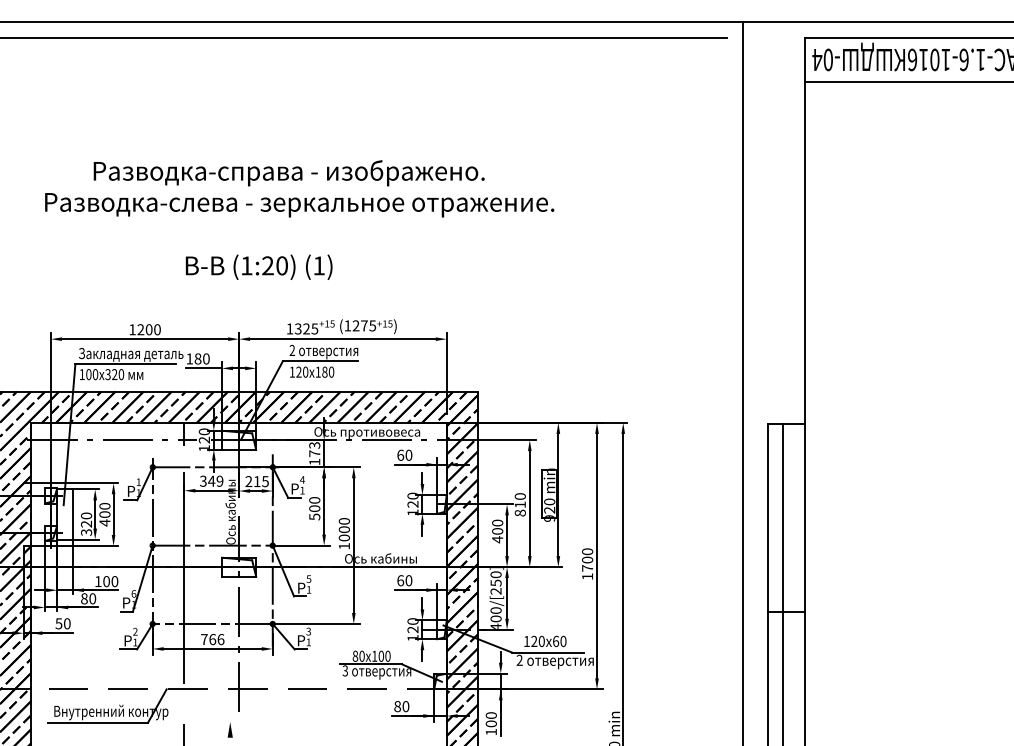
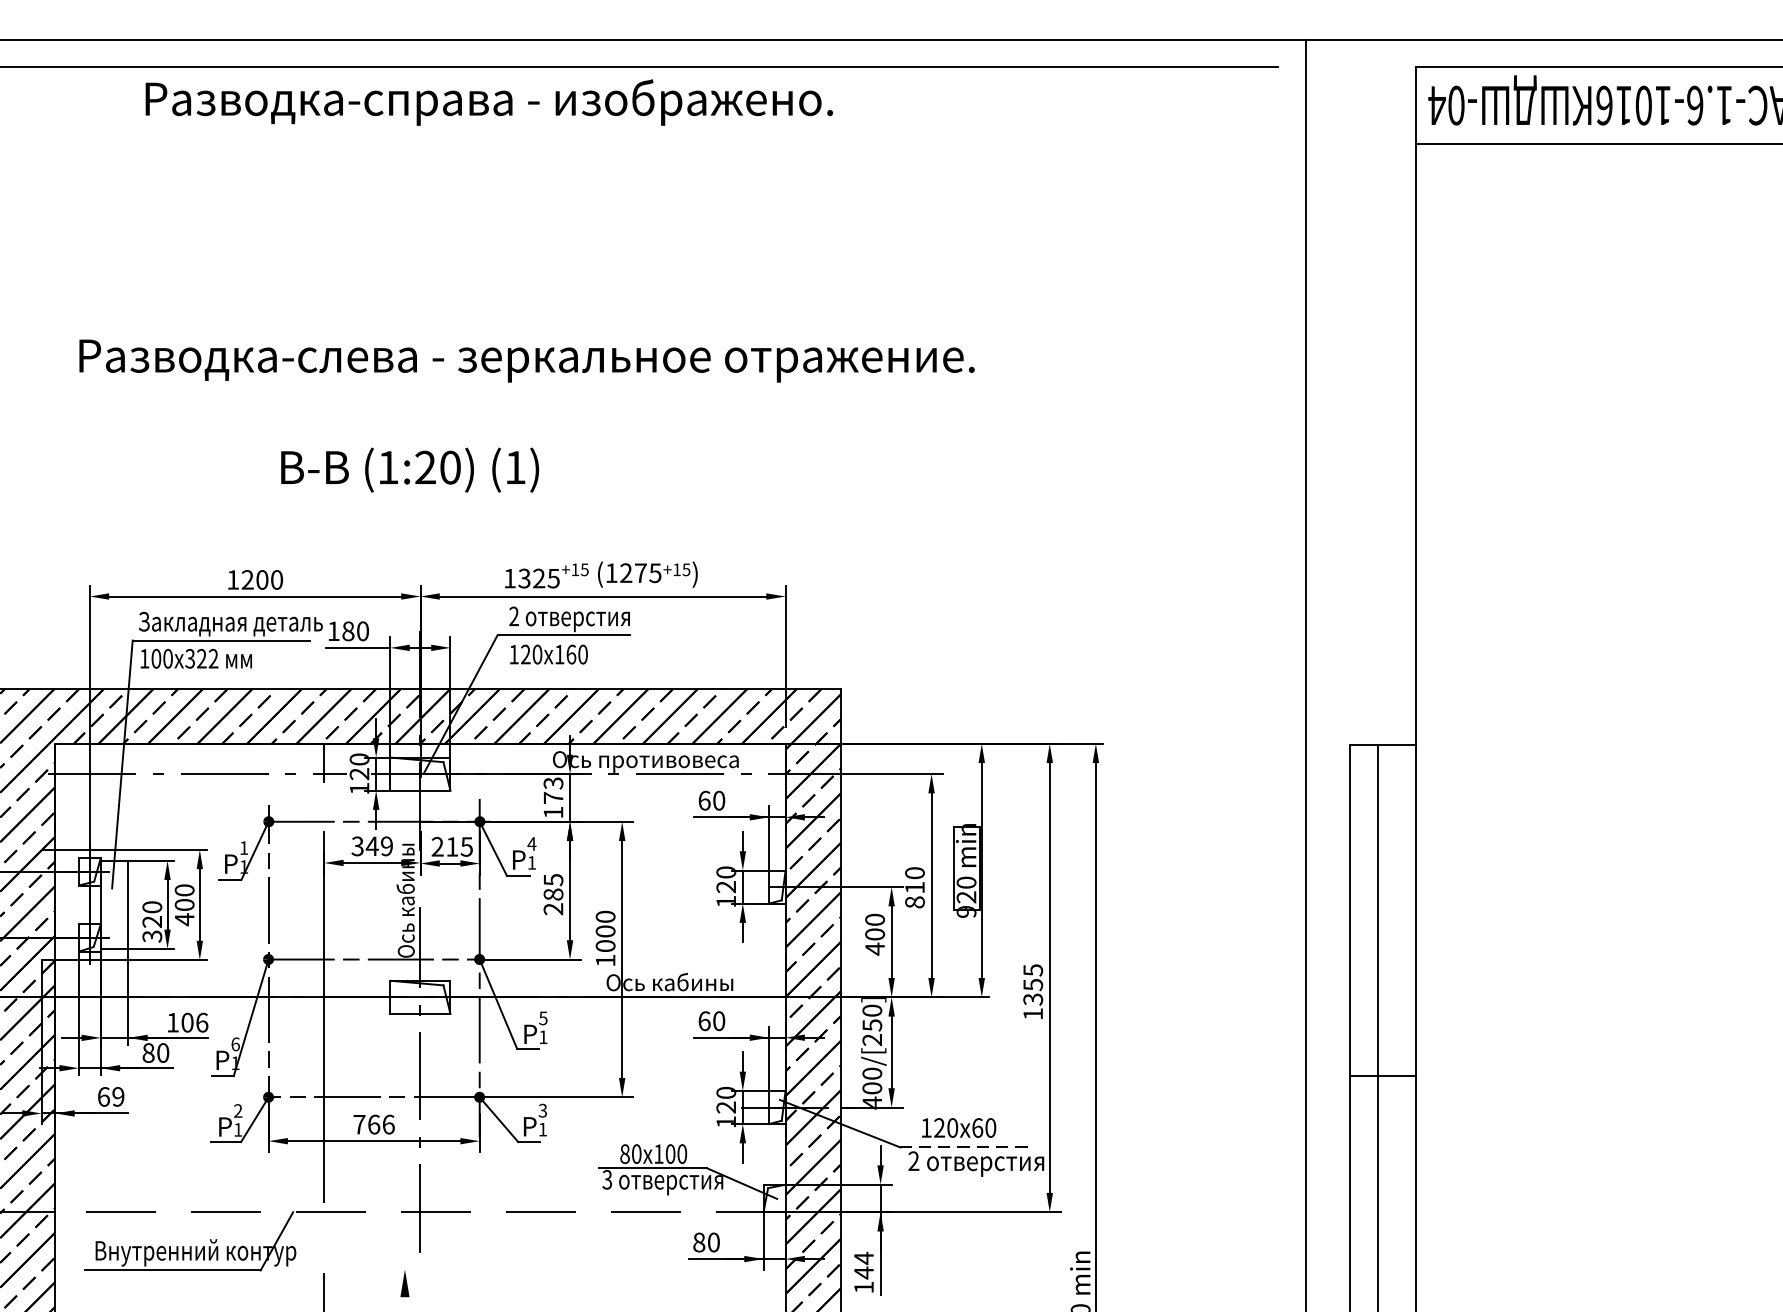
text: (288, 173) -> (488, 103), moved
text: (258, 266) -> (408, 468), moved
text: (324, 371) -> (570, 653), 180 -> 160
text: (121, 374) -> (213, 658), 320 -> 322
text: (314, 508) -> (553, 894), 500 -> 285
text: (587, 559) -> (1033, 983), 1700 -> 1355
text: (114, 581) -> (201, 1022), 100 -> 106
text: (62, 623) -> (110, 1096), 50 -> 69
line: (547, 652) -> (962, 1147), solid -> dashed
text: (490, 719) -> (862, 1265), 100 -> 144

